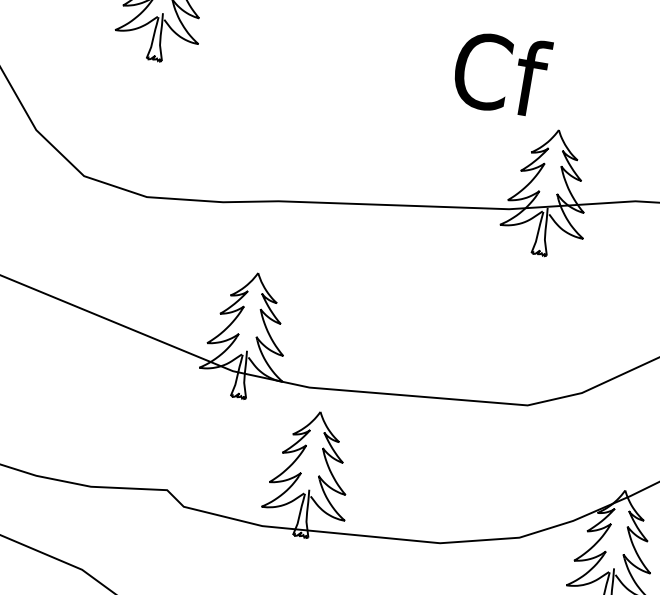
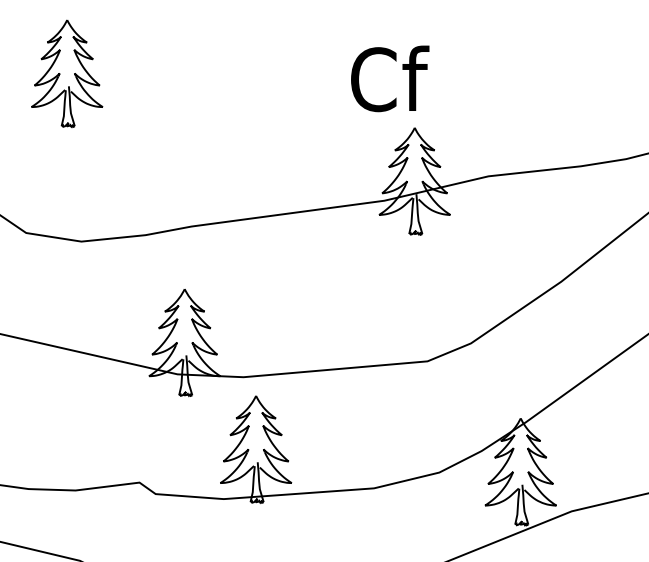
text: (502, 73) -> (390, 78), moved

